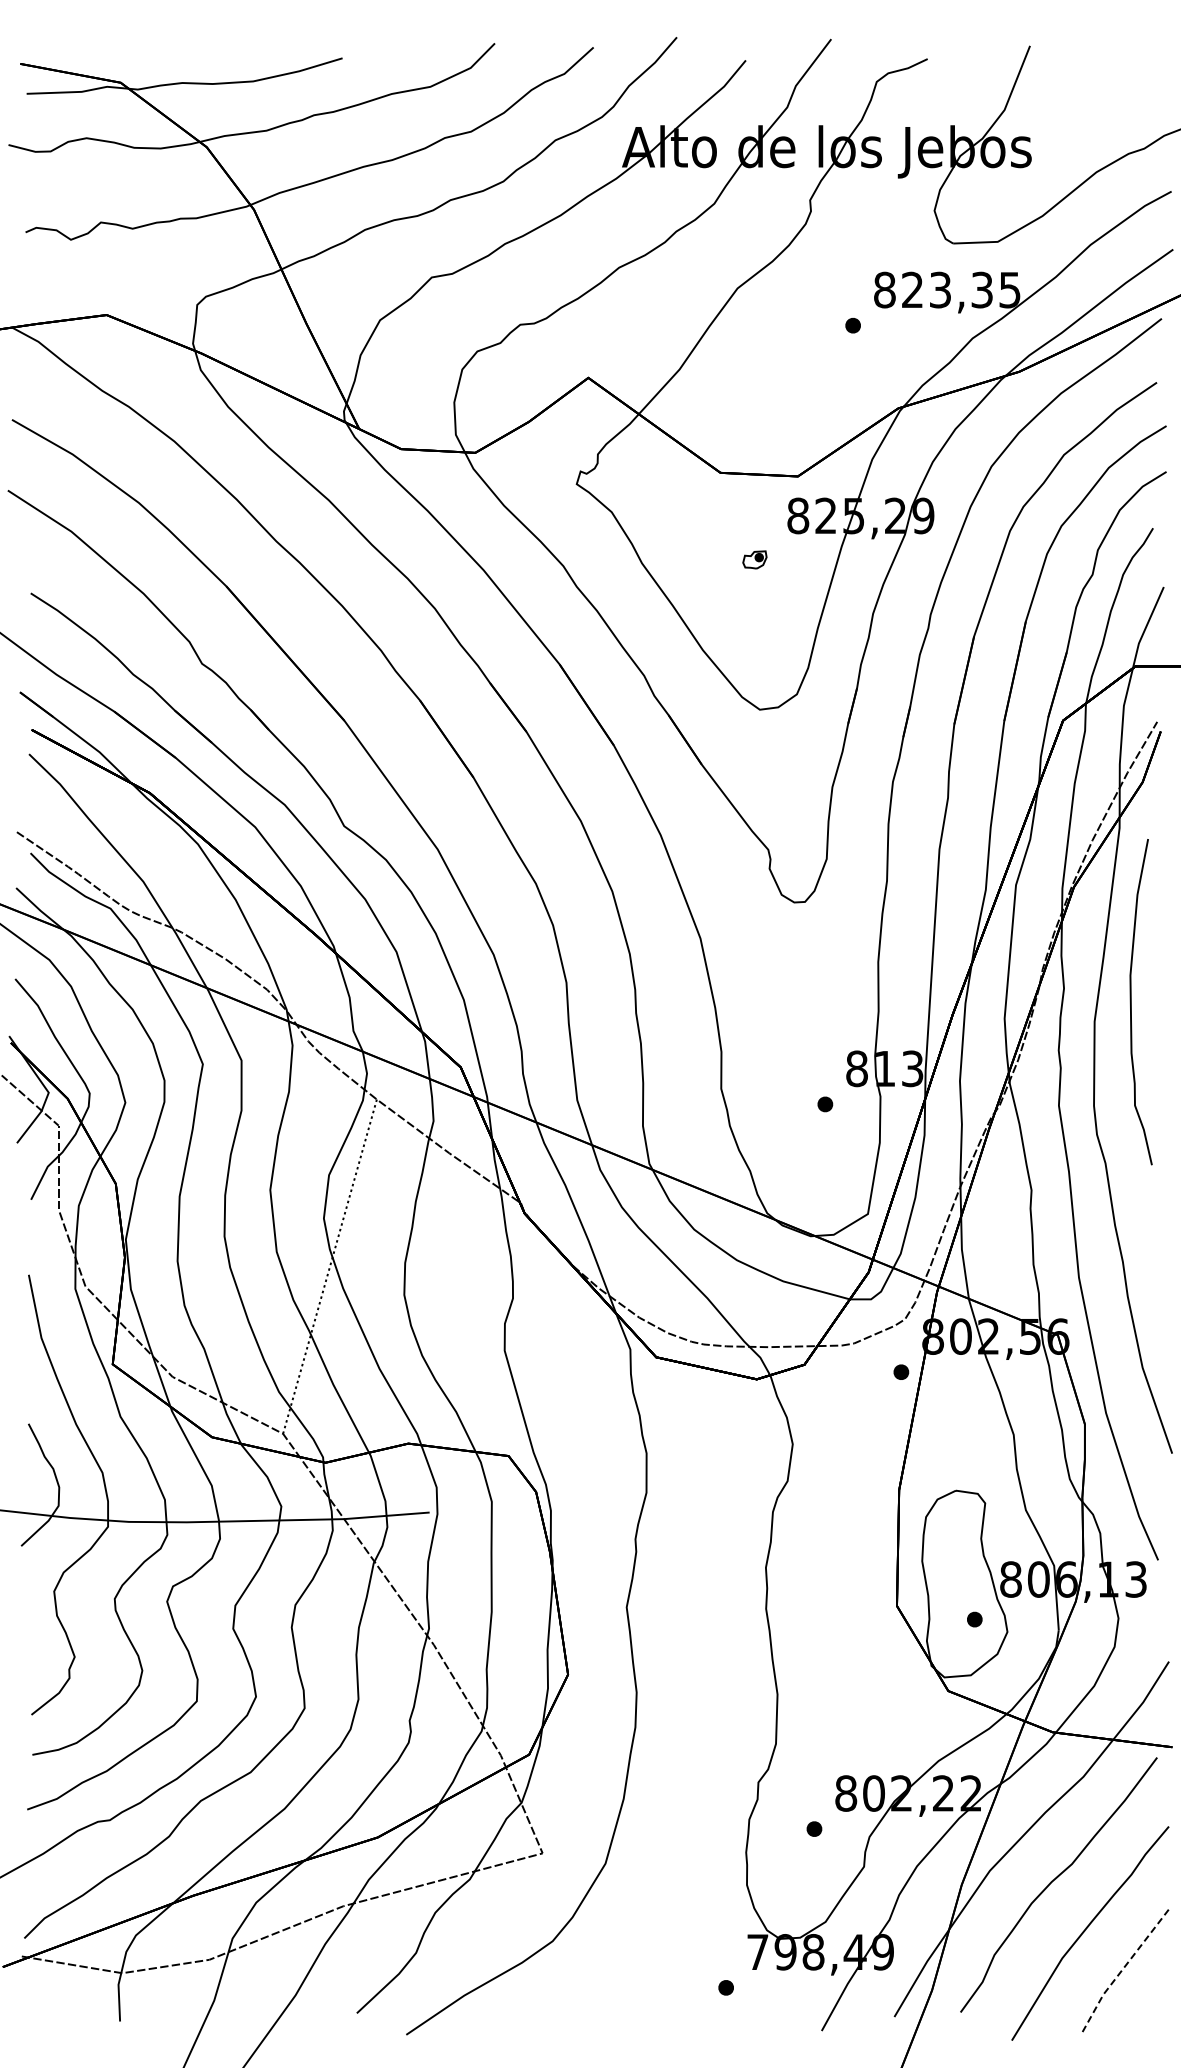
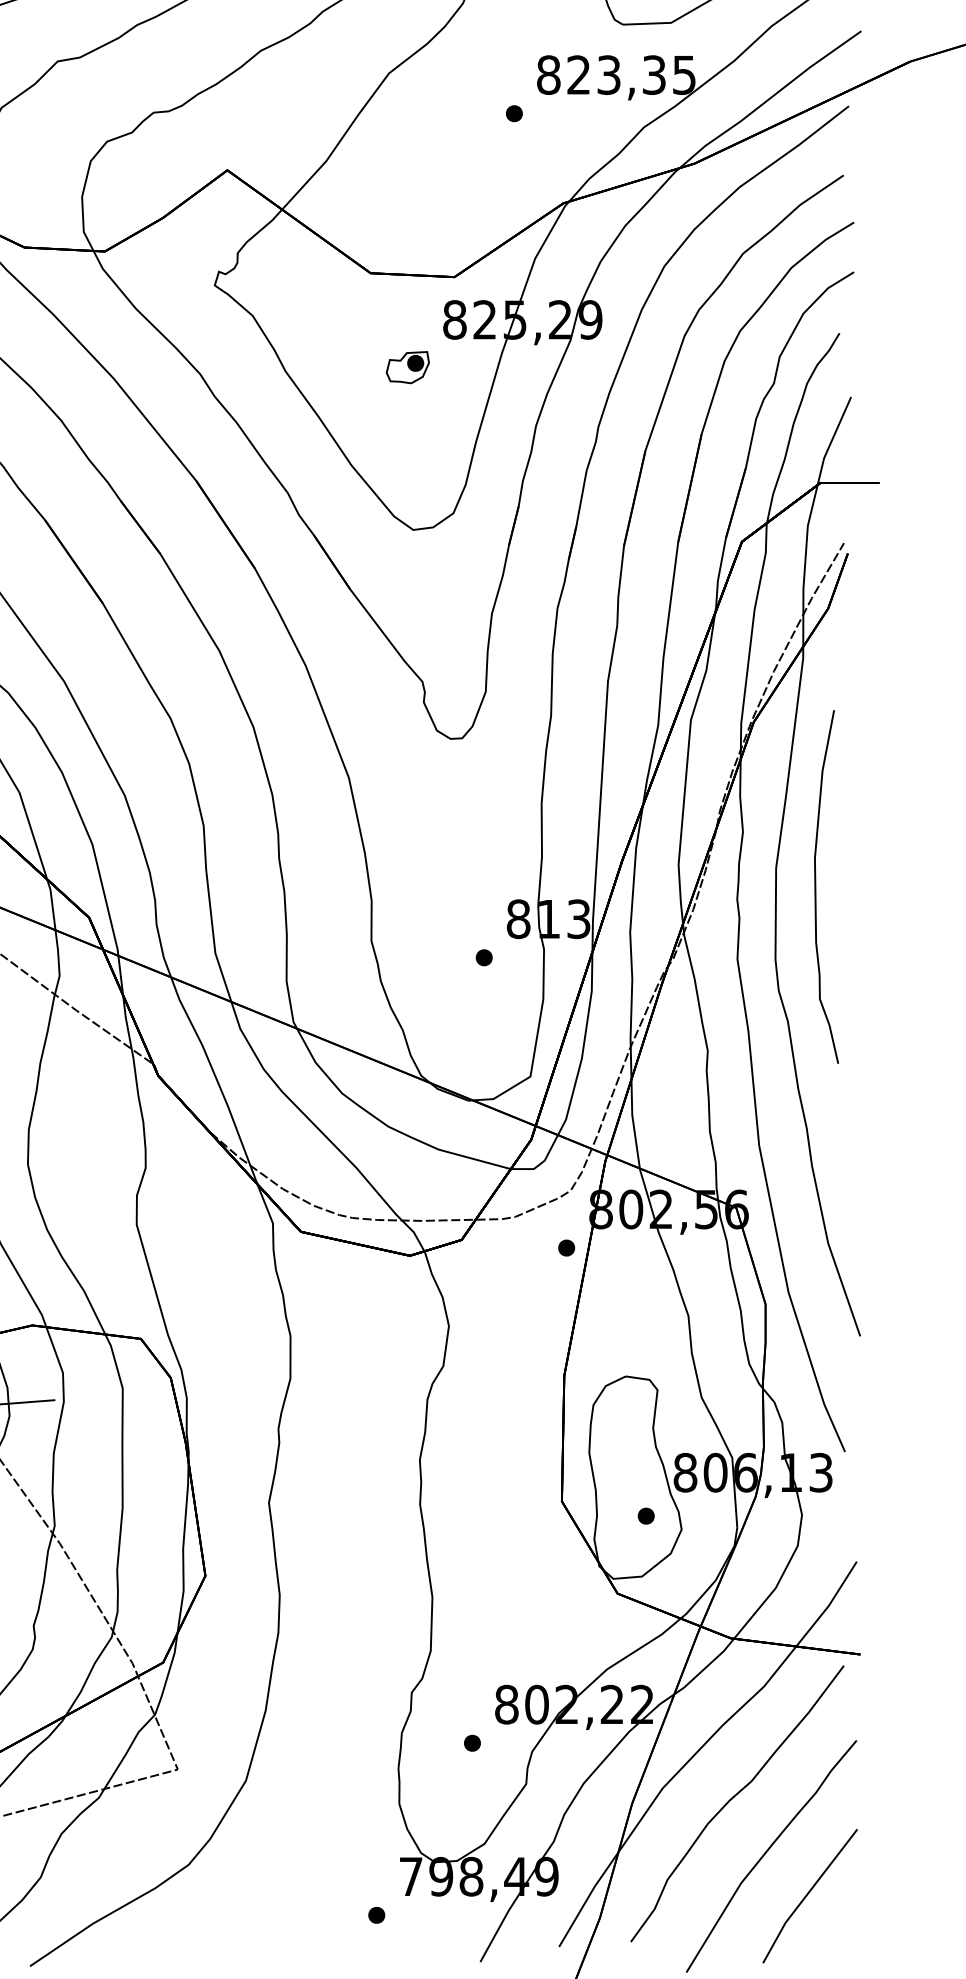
part: (754, 559) -> (407, 367), size x1.67
curve: (1131, 1002) -> (816, 887), moved
line: (1123, 1968) -> (807, 1894), dashed -> solid

